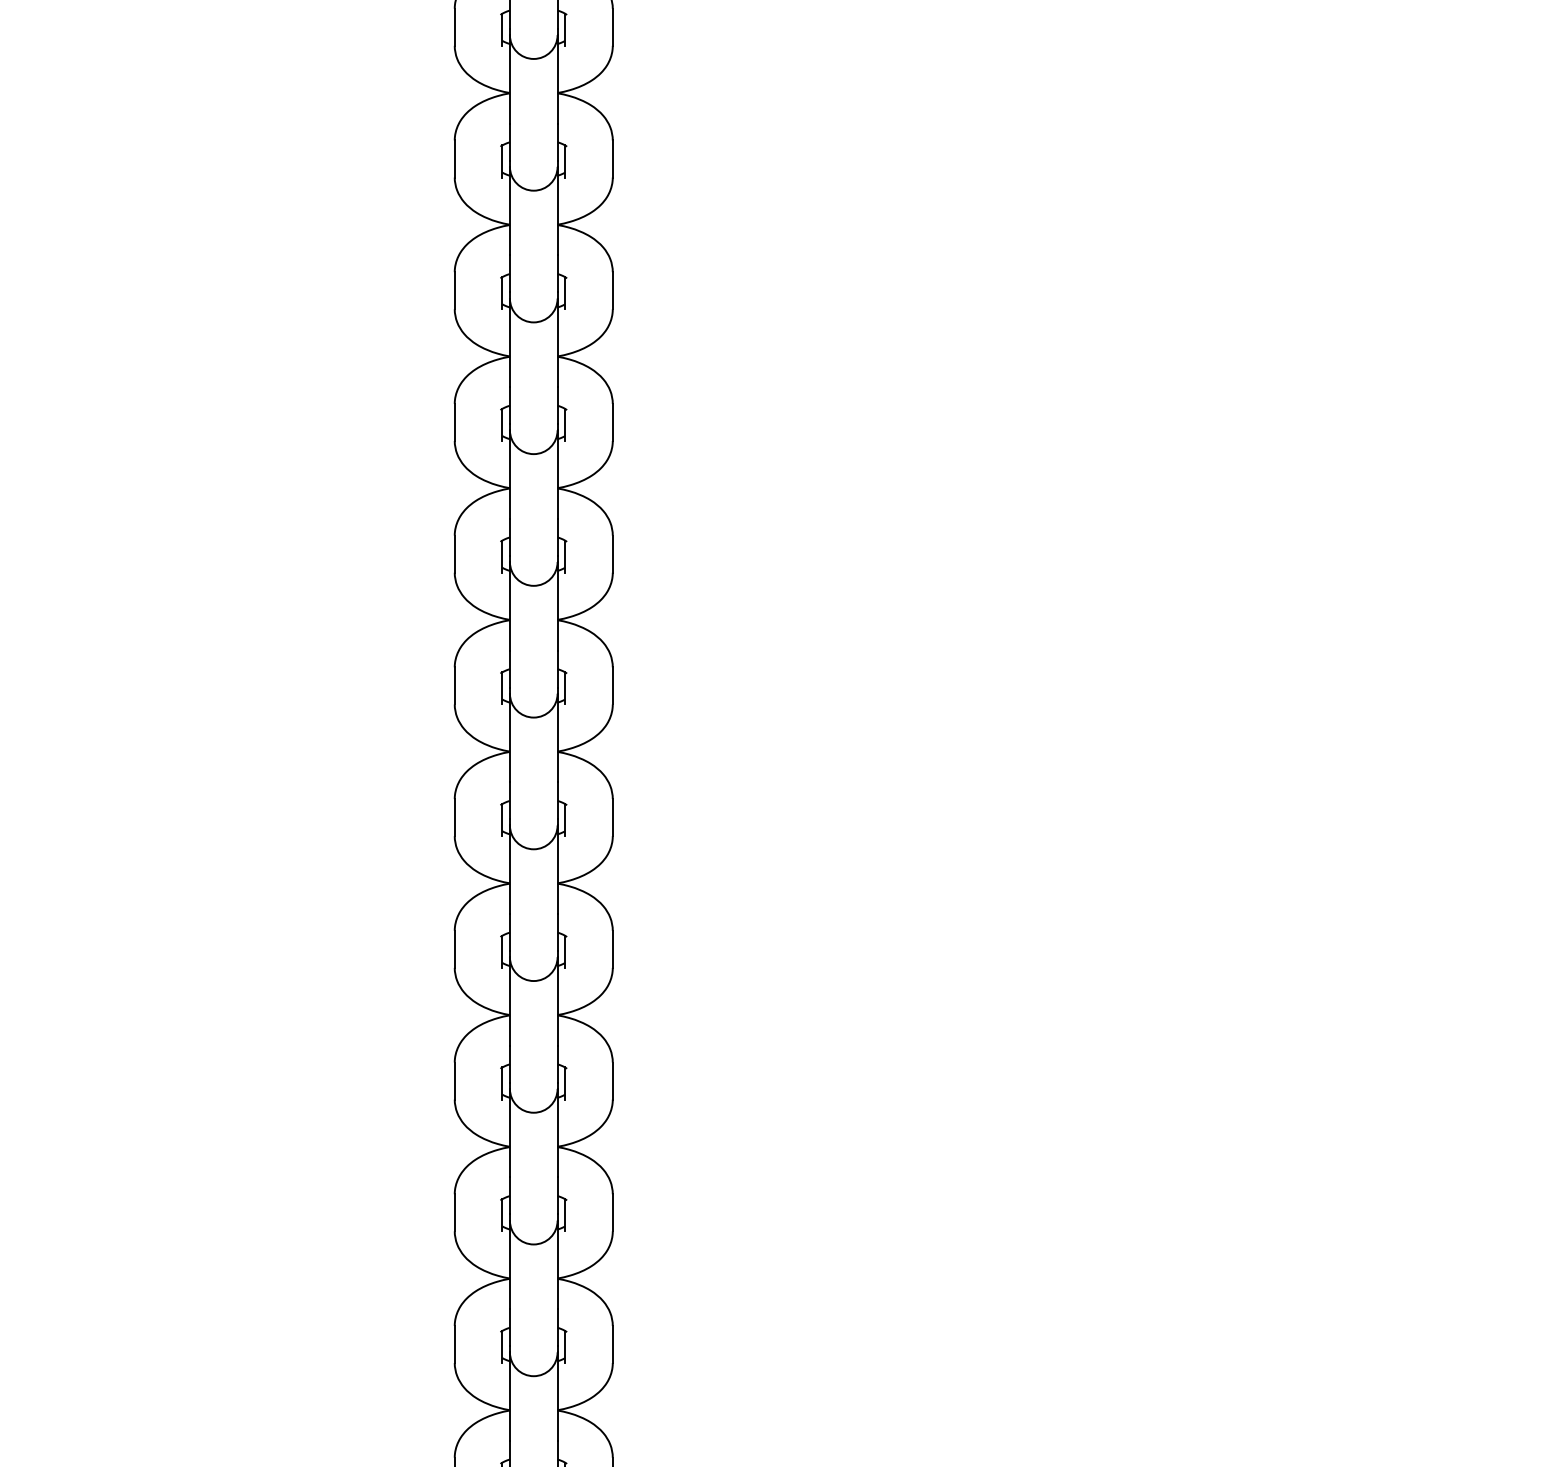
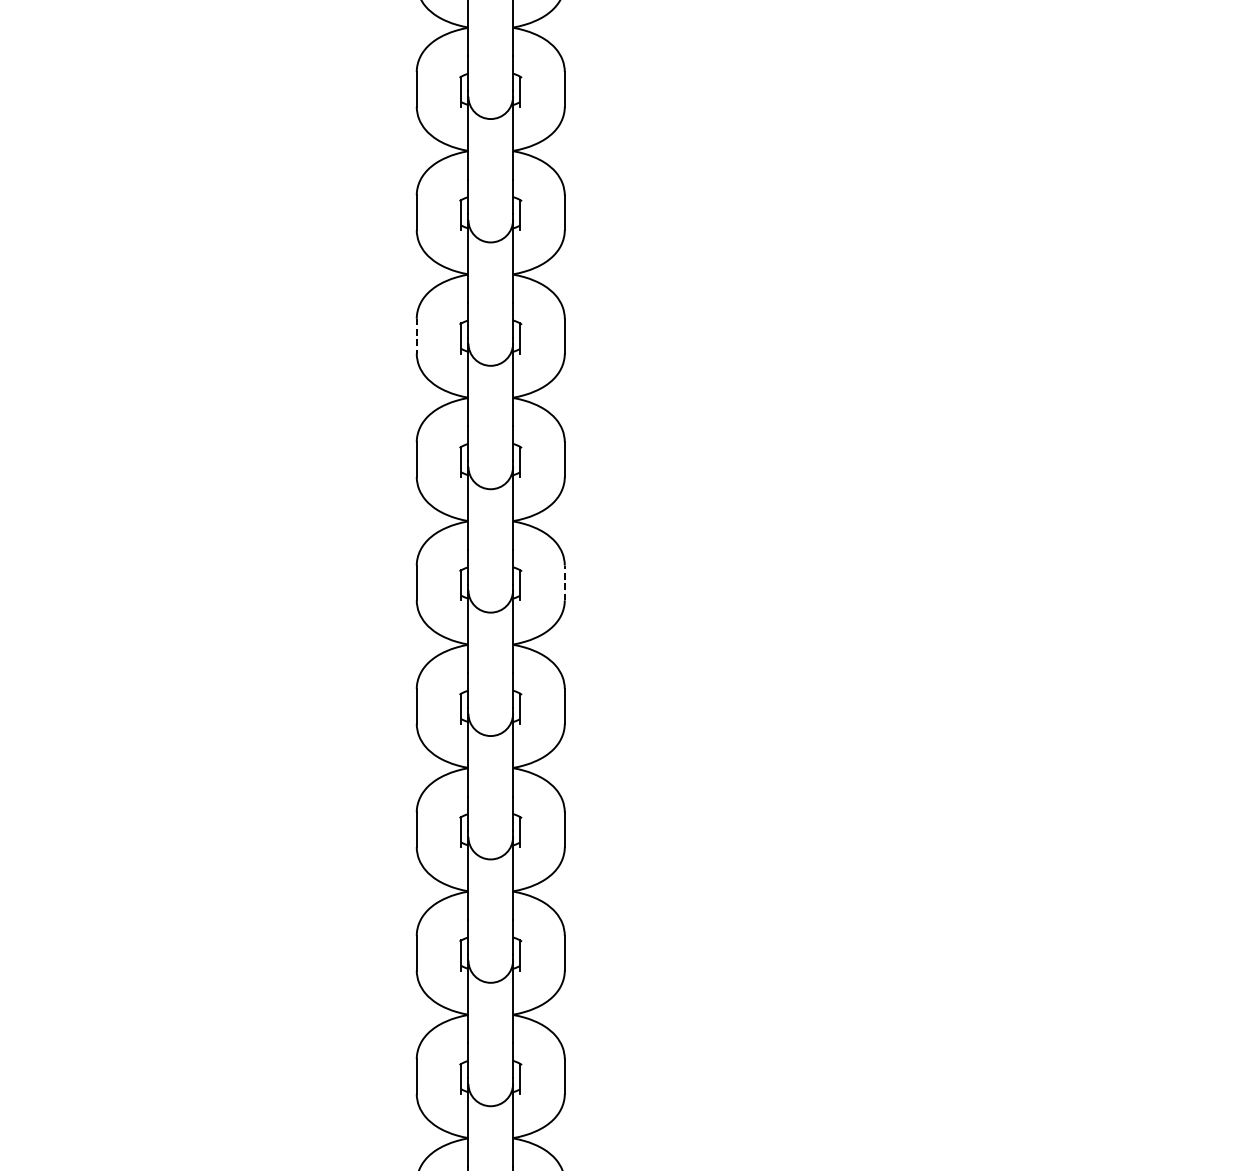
line: (454, 422) -> (416, 336), solid -> dashed
line: (612, 685) -> (564, 582), solid -> dashed

